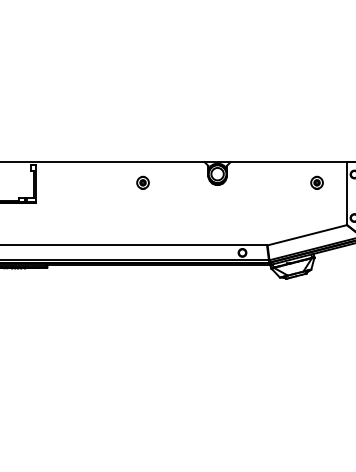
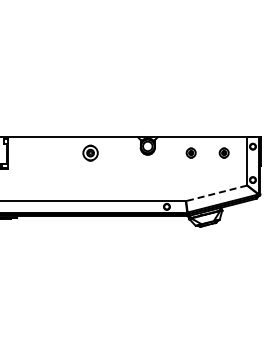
part: (142, 182) -> (90, 152), size x1.6
part: (273, 182) -> (190, 152), added
line: (307, 235) -> (216, 193), solid -> dashed

